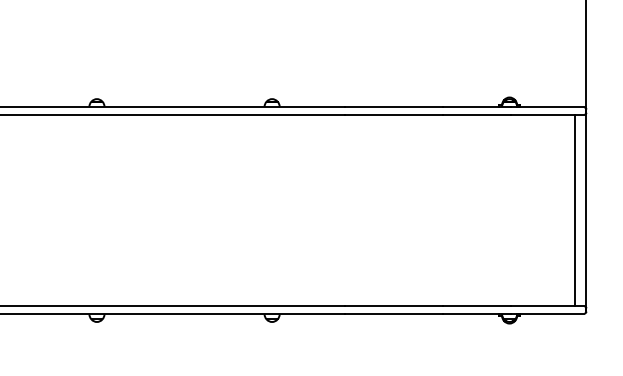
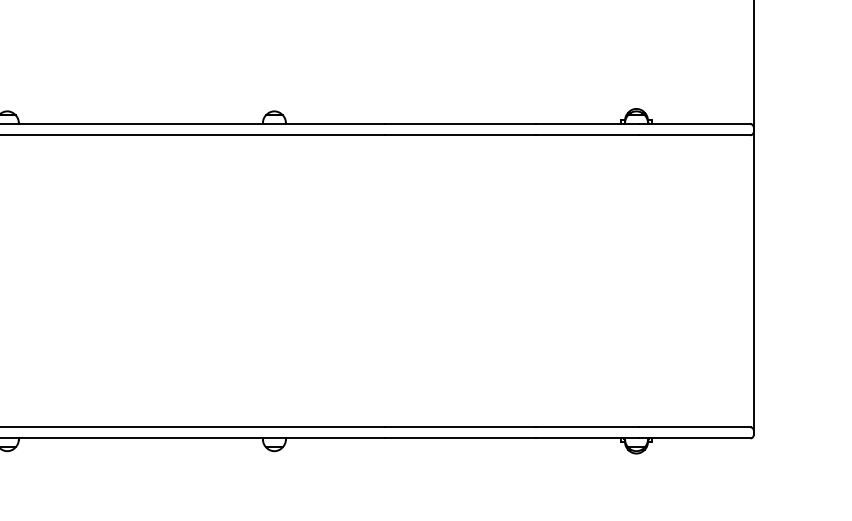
line: (574, 210) -> (735, 281), removed

